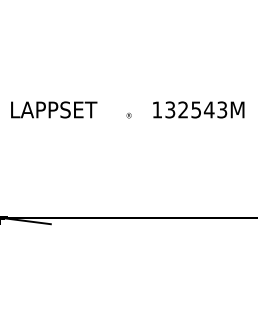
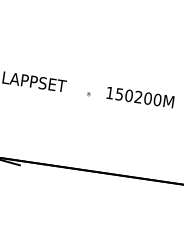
text: (196, 109) -> (138, 96), 132543M -> 150200M

